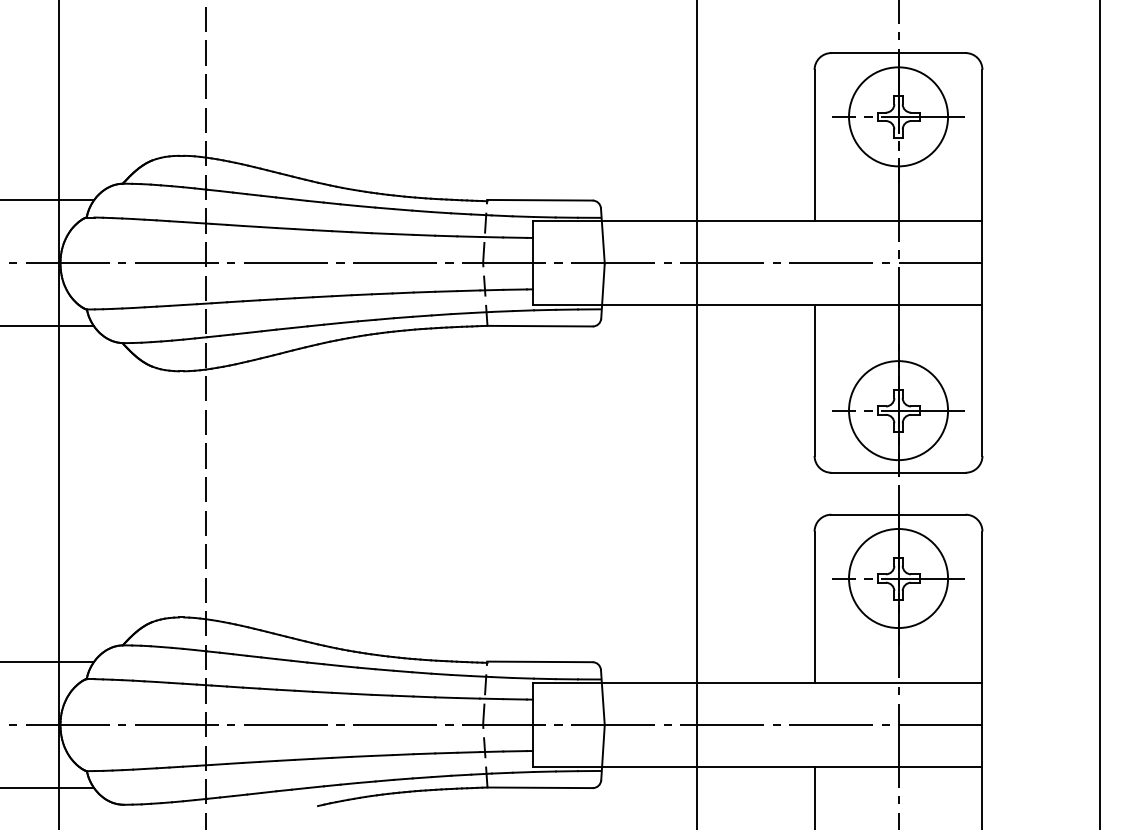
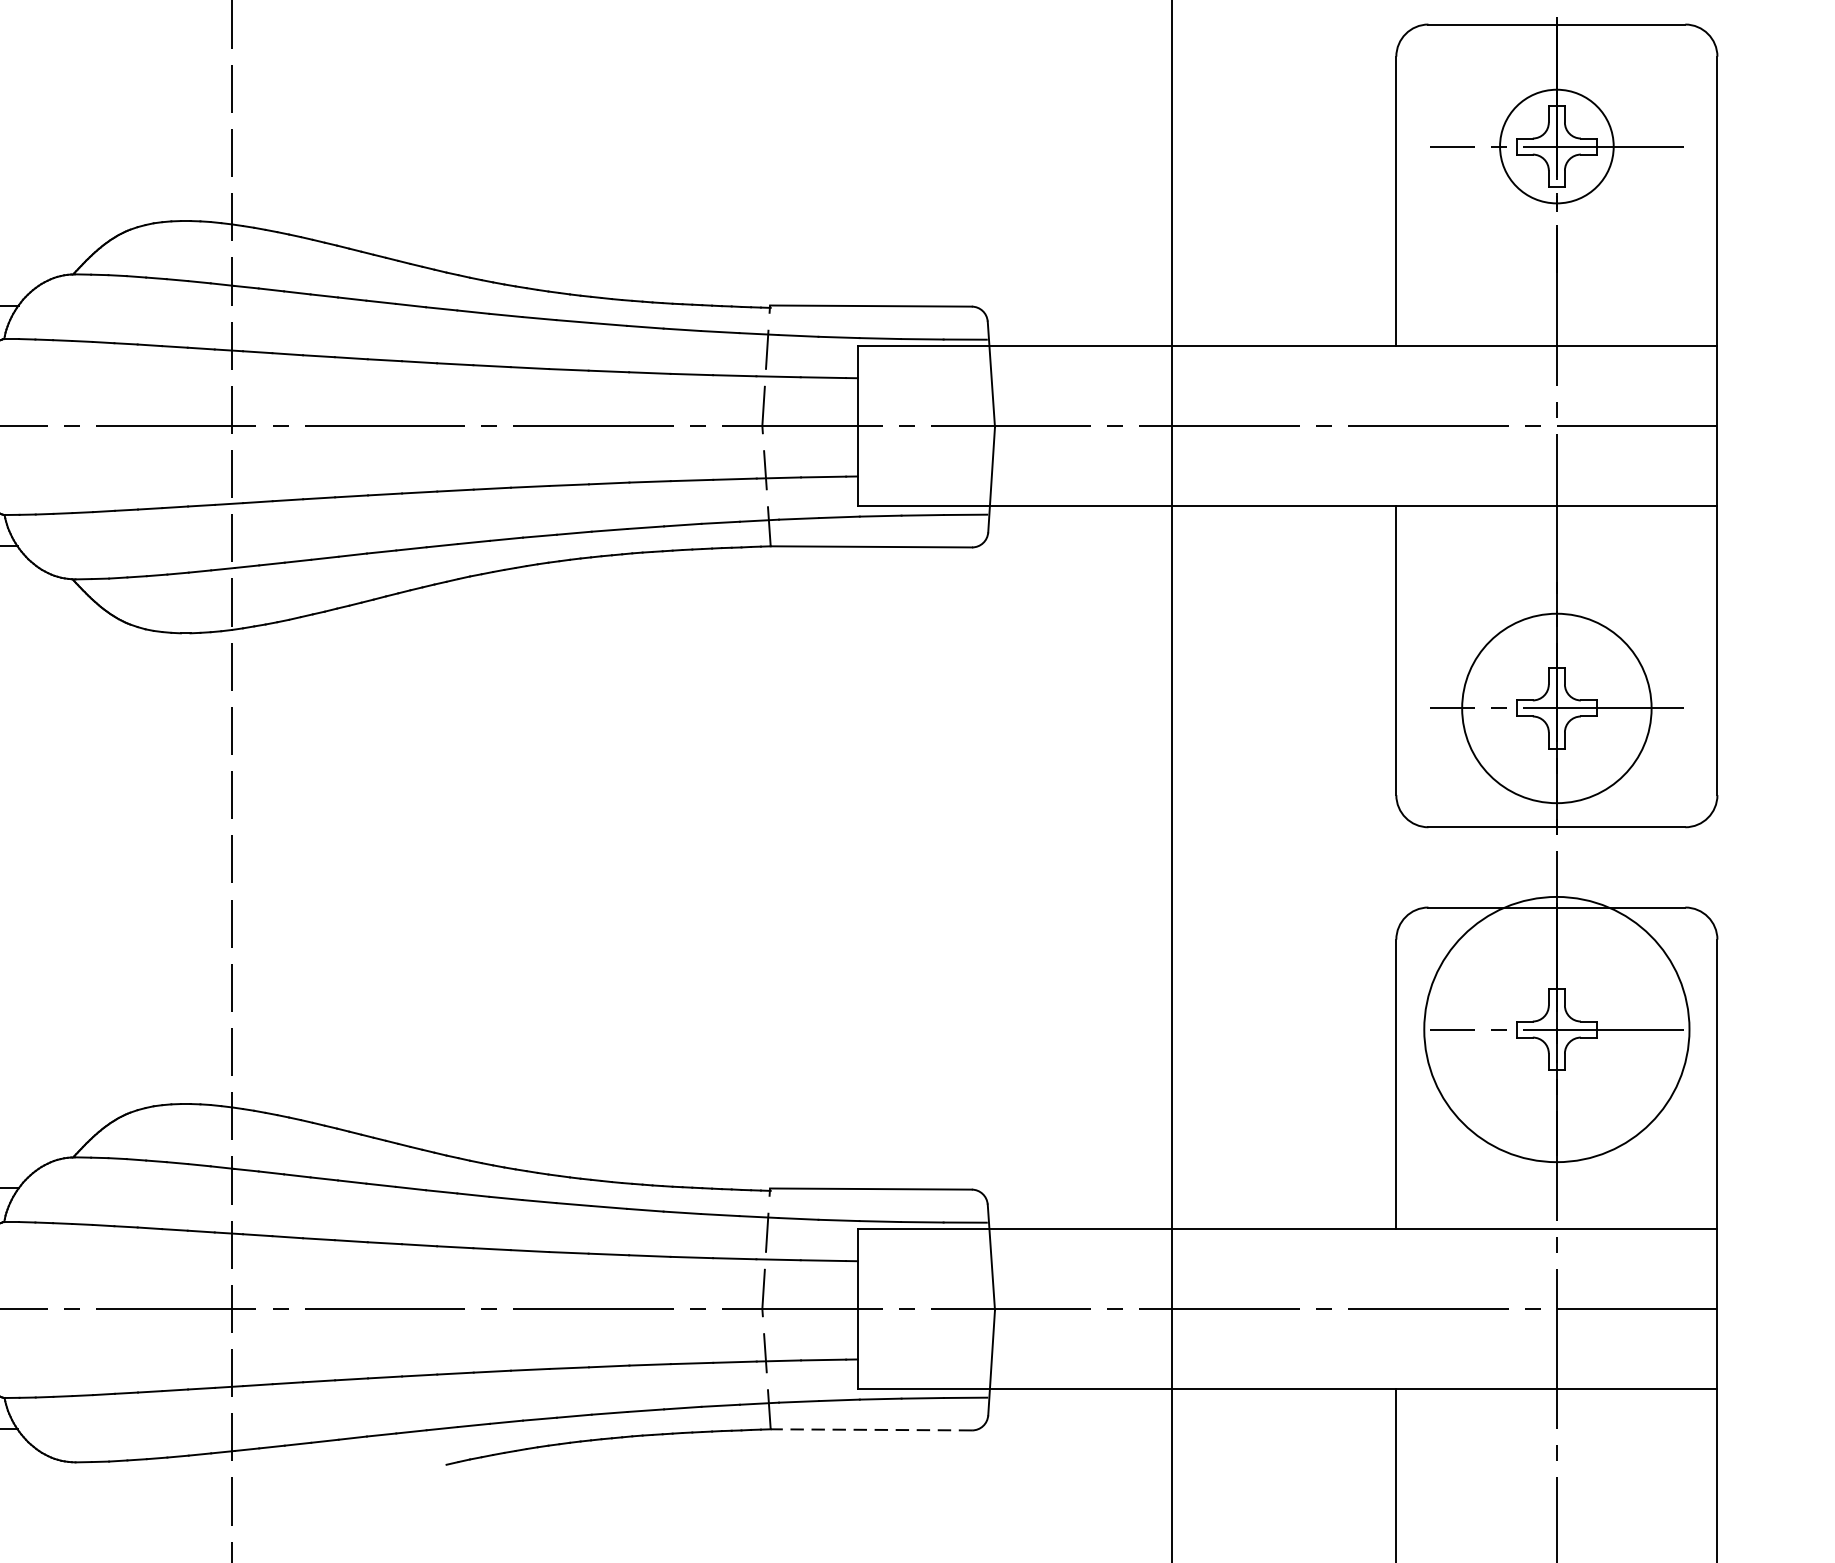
circle: (898, 116) -> (1556, 145), size x0.6
circle: (898, 578) -> (1556, 1029), size x1.4
line: (540, 787) -> (872, 1429), solid -> dashed

